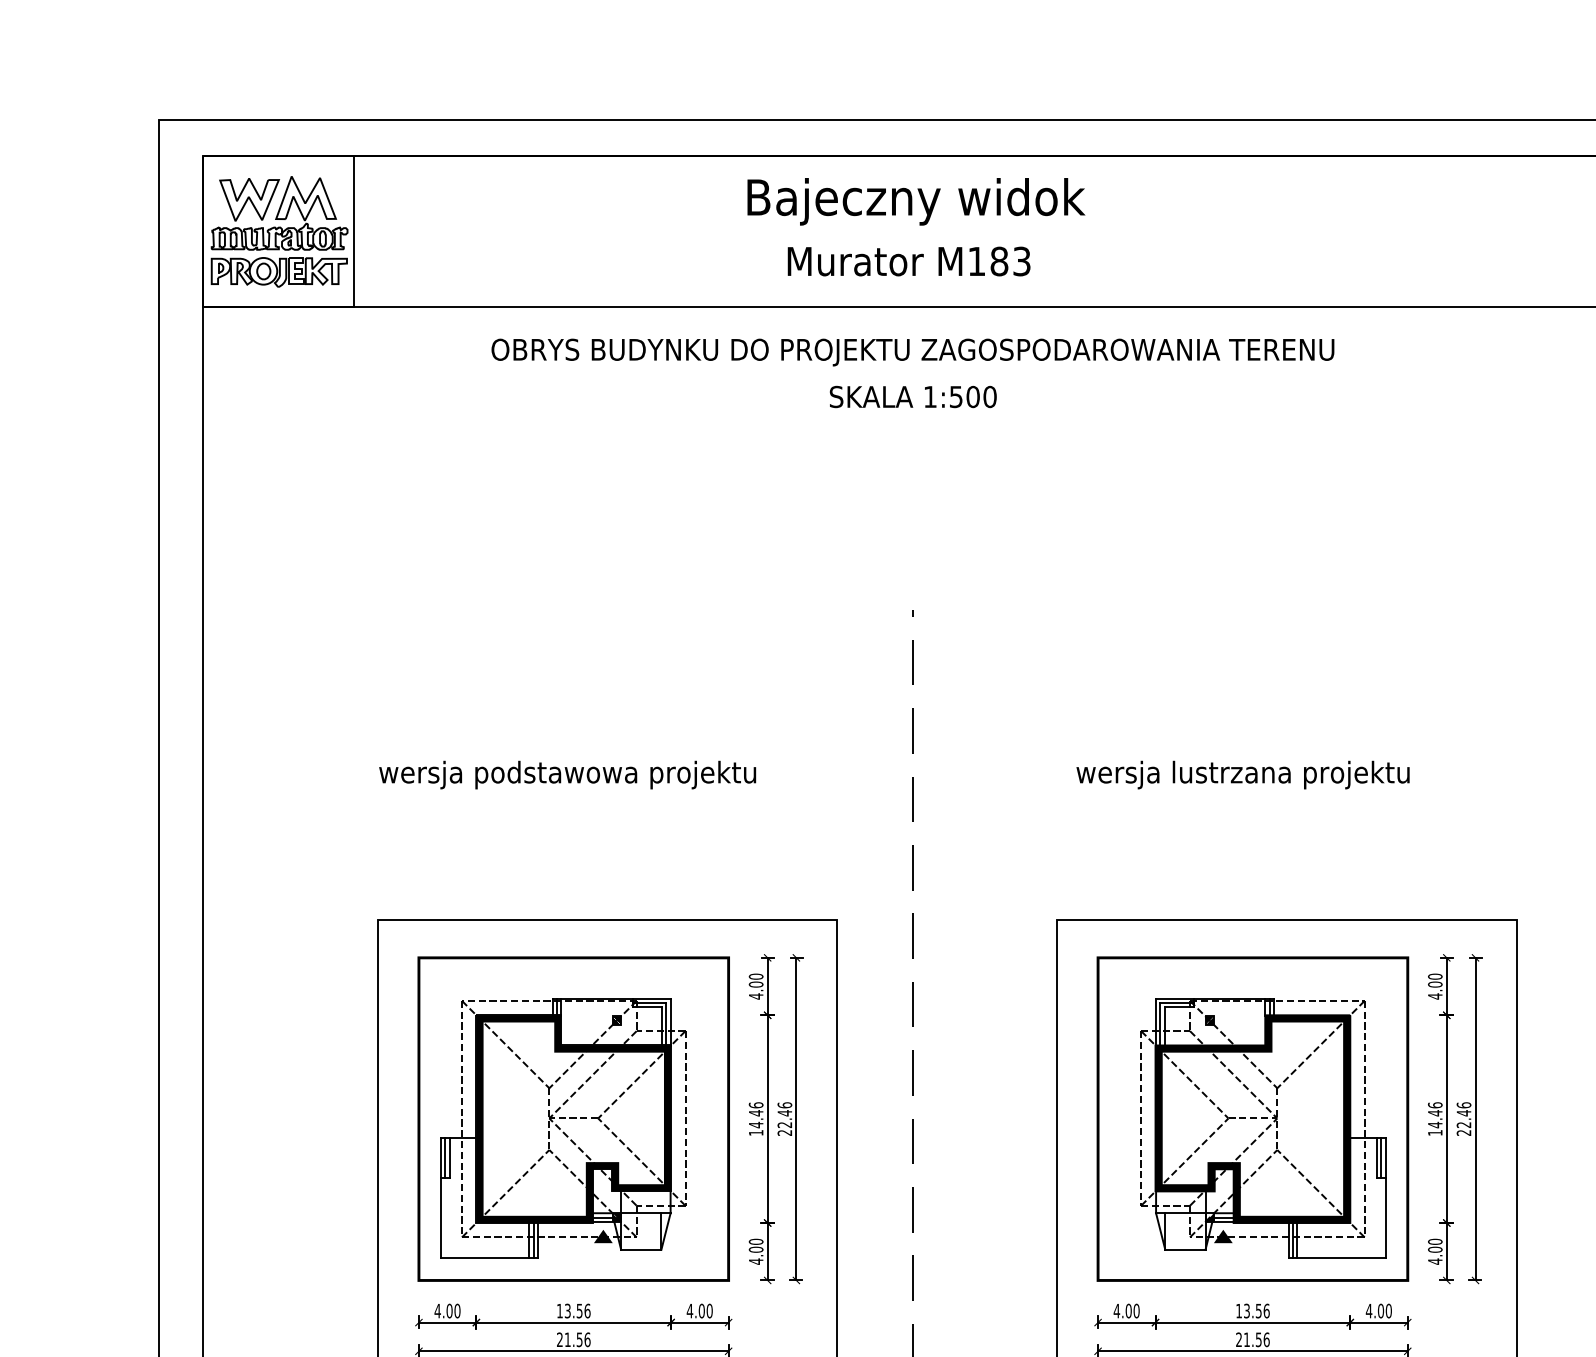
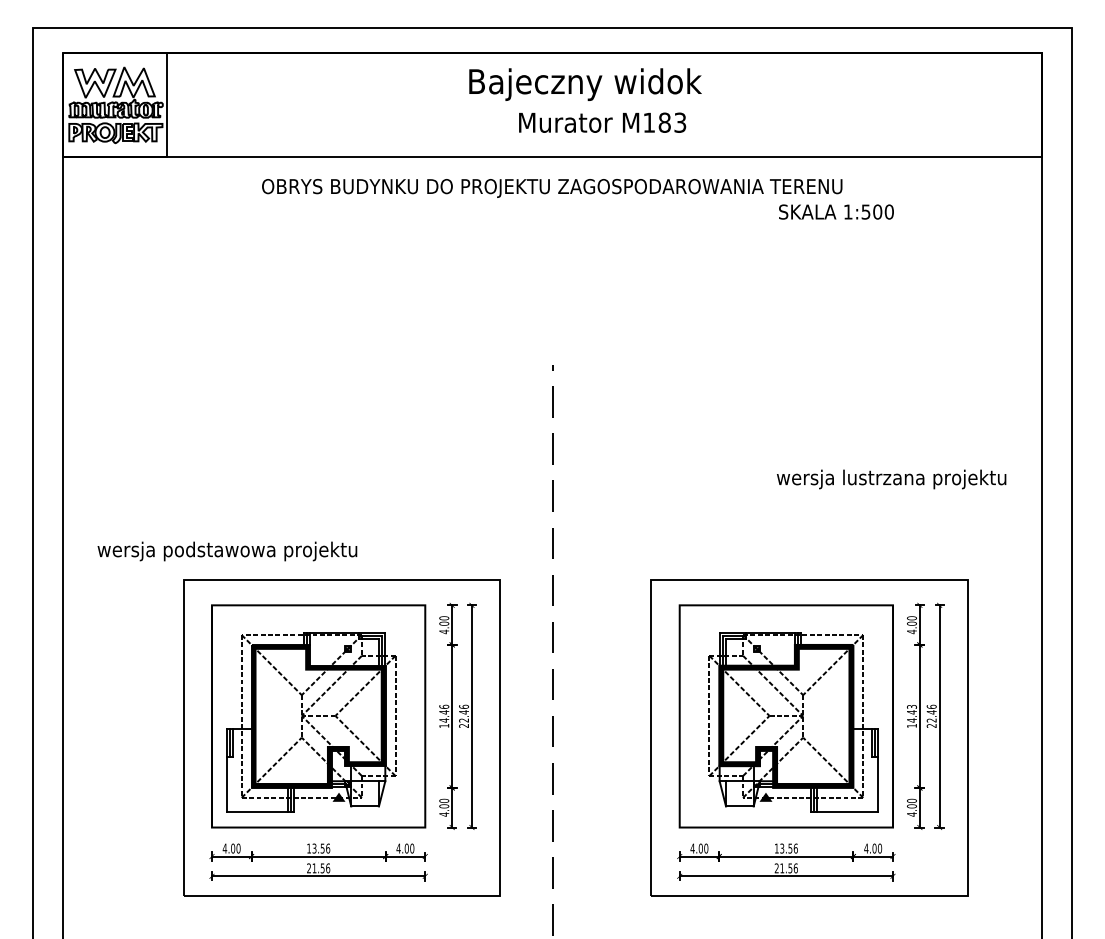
text: (916, 201) -> (585, 84), moved
text: (908, 261) -> (602, 122), moved
text: (913, 396) -> (836, 211), moved
text: (567, 775) -> (227, 551), moved
text: (1242, 775) -> (891, 479), moved
text: (1434, 1104) -> (911, 706), 14.46 -> 14.43

